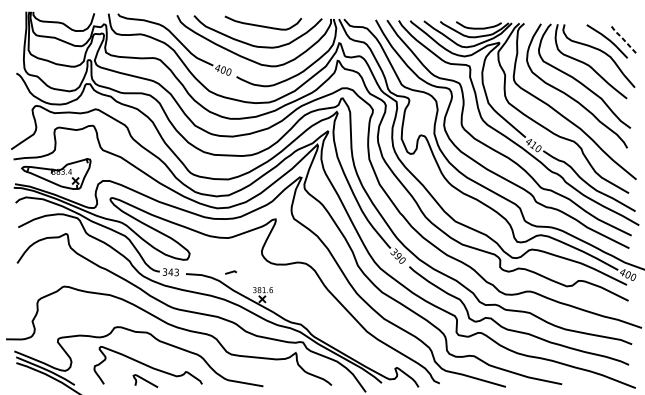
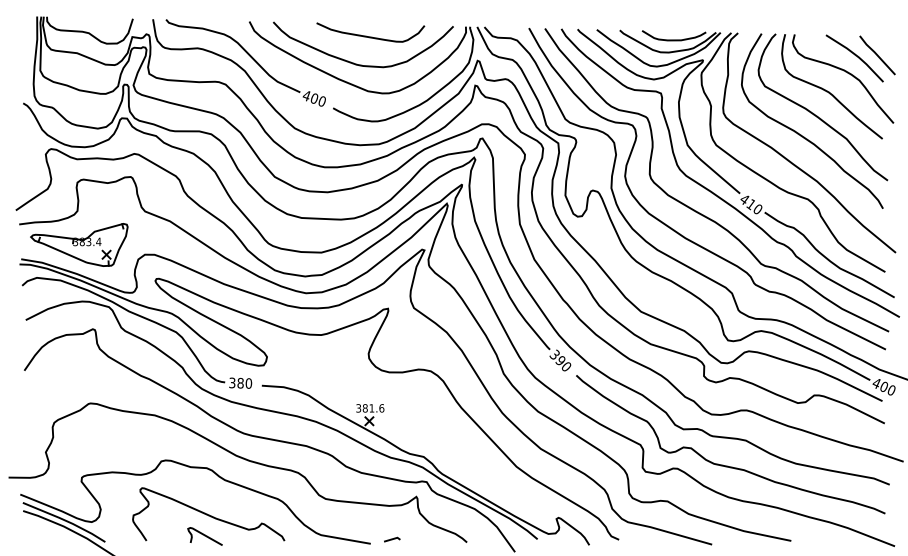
line: (622, 38) -> (876, 54), dashed -> solid
text: (173, 271) -> (244, 382), 343 -> 380
line: (231, 272) -> (392, 539), moved

